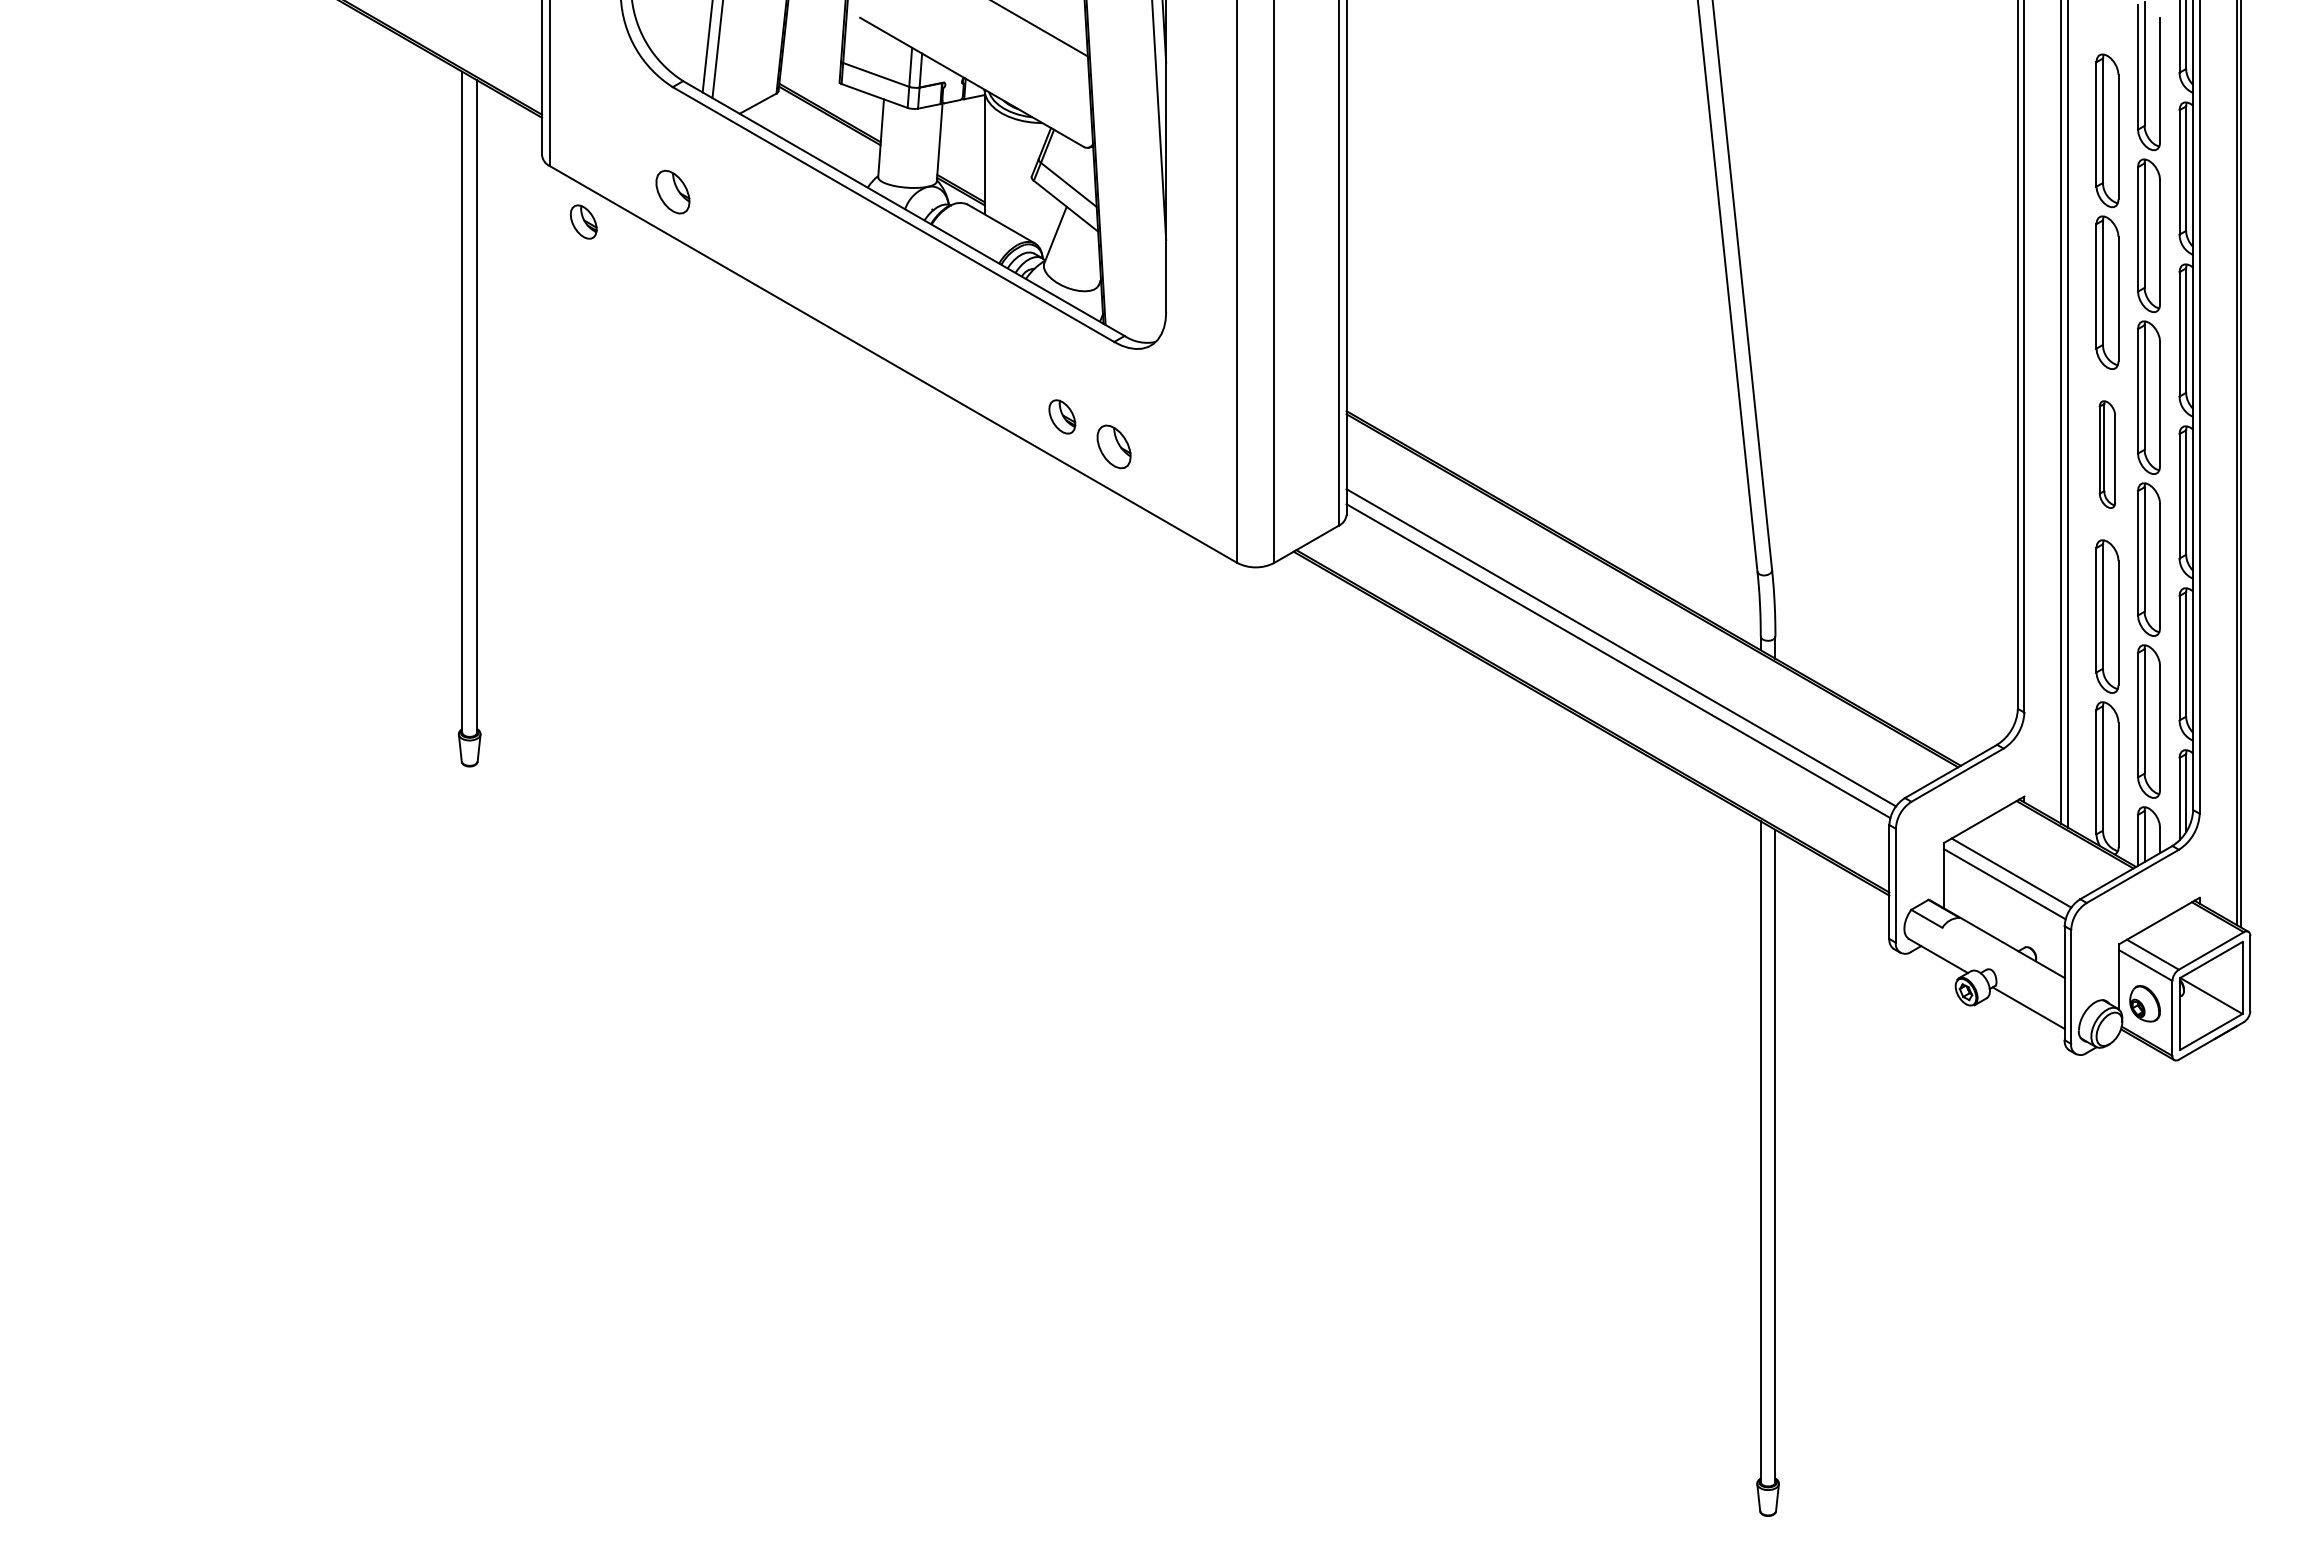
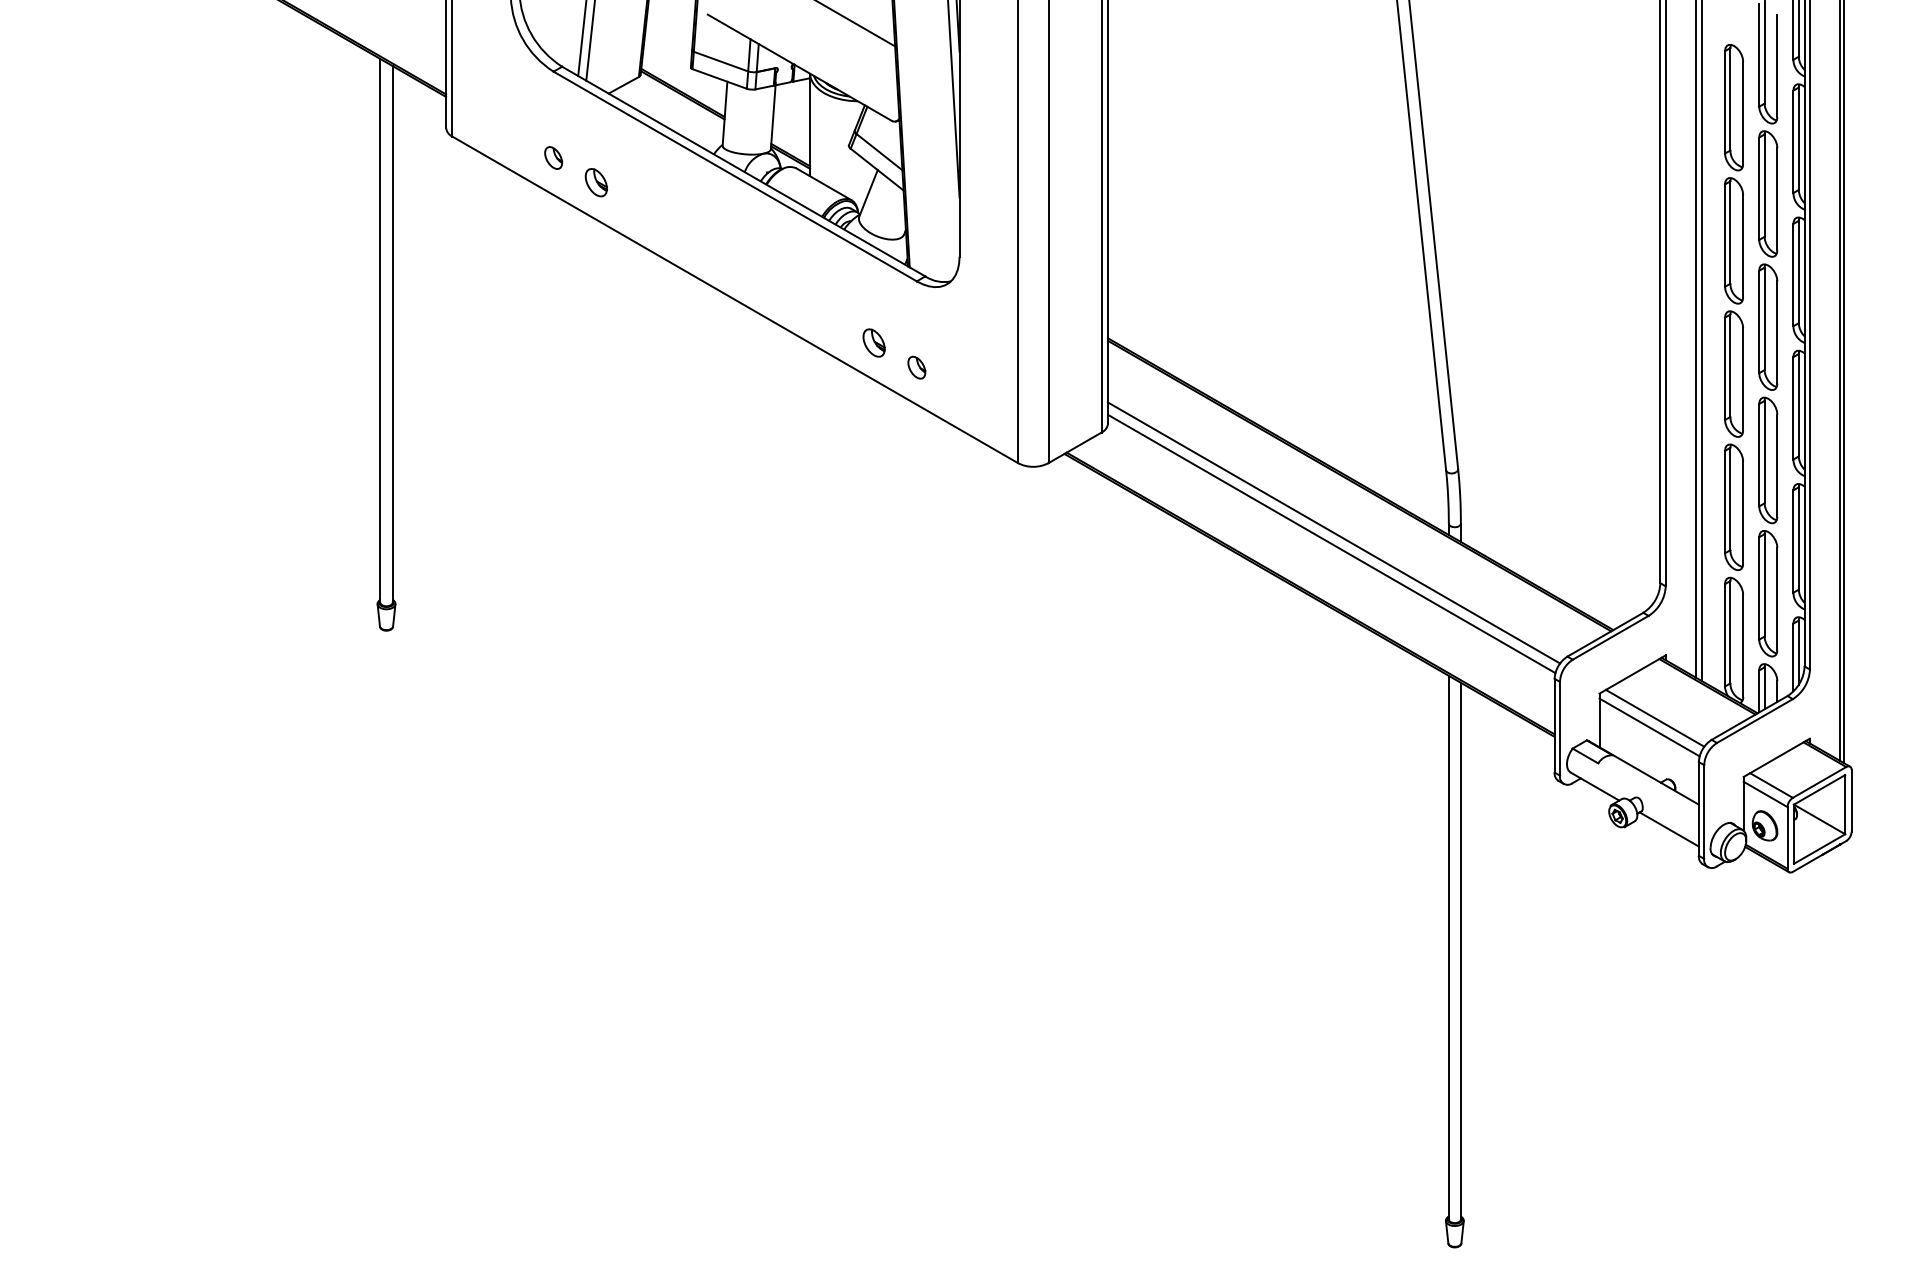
part: (672, 191) -> (553, 157), size x0.62
part: (583, 221) -> (596, 182), moved
part: (1114, 446) -> (917, 367), size x0.62
part: (2107, 454) -> (1734, 373), size x1.43

